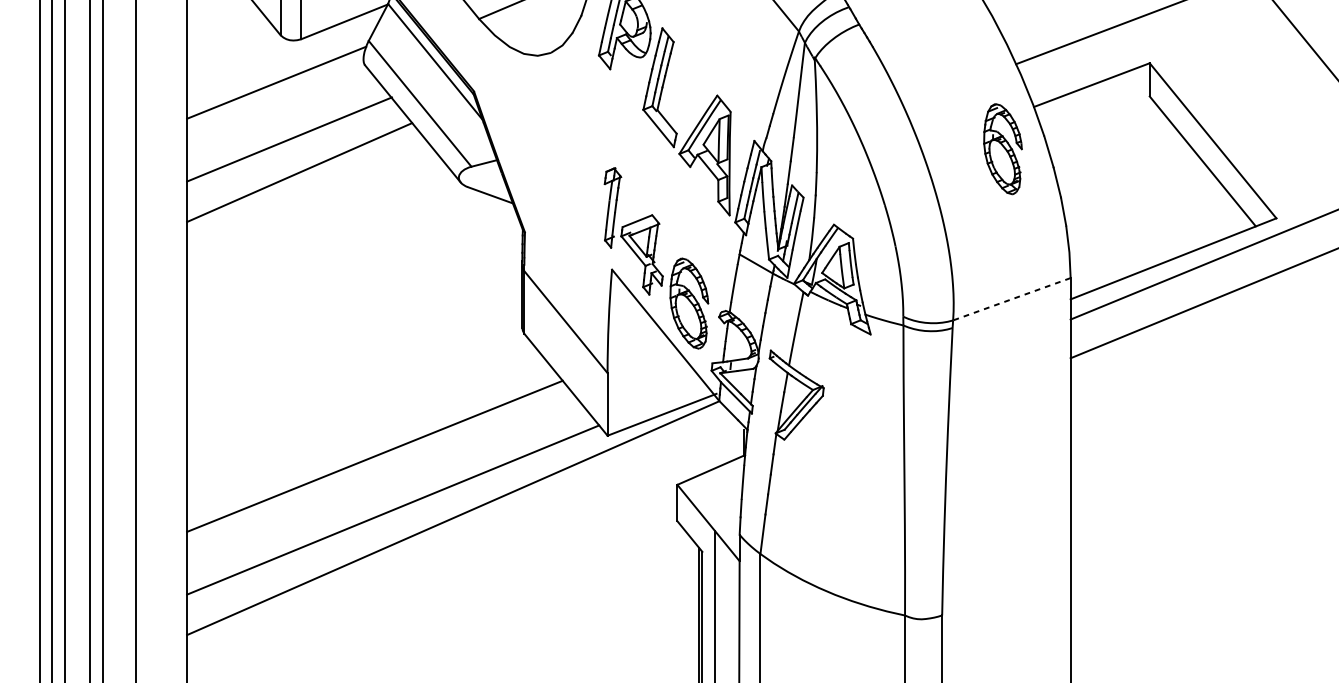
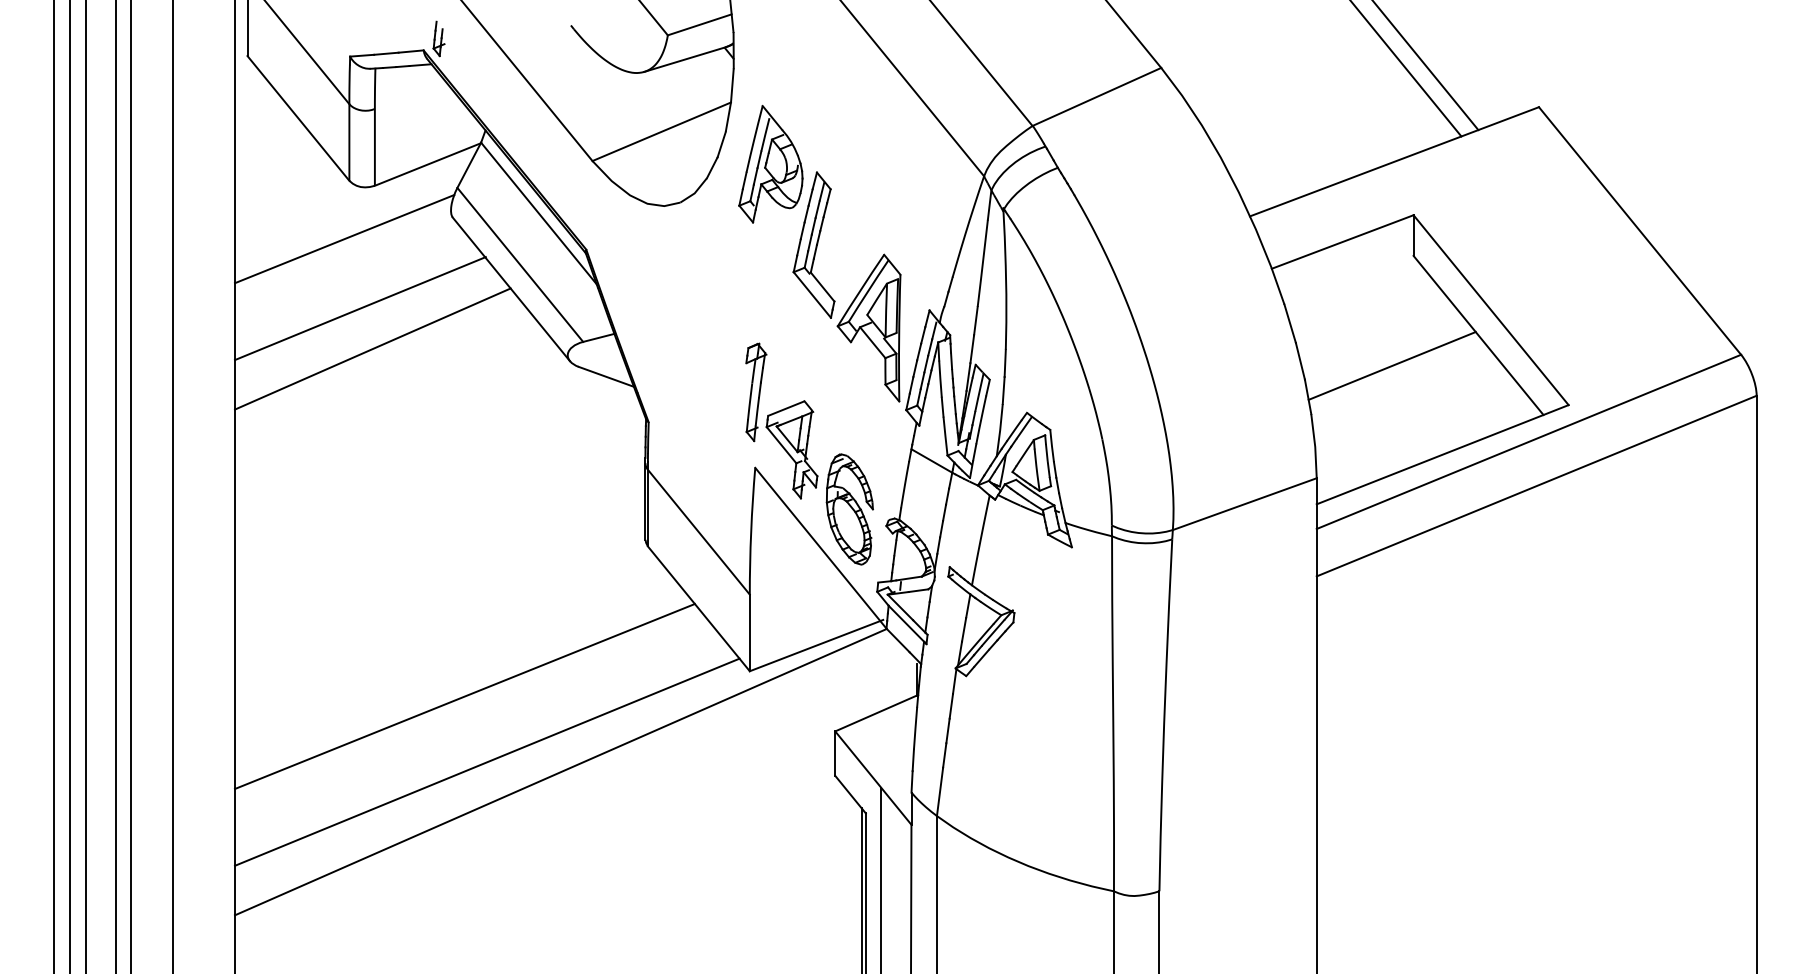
part: (1002, 149) -> (1233, 320), removed
line: (1131, 186) -> (1391, 365), added
line: (1011, 299) -> (1244, 504), dashed -> solid

